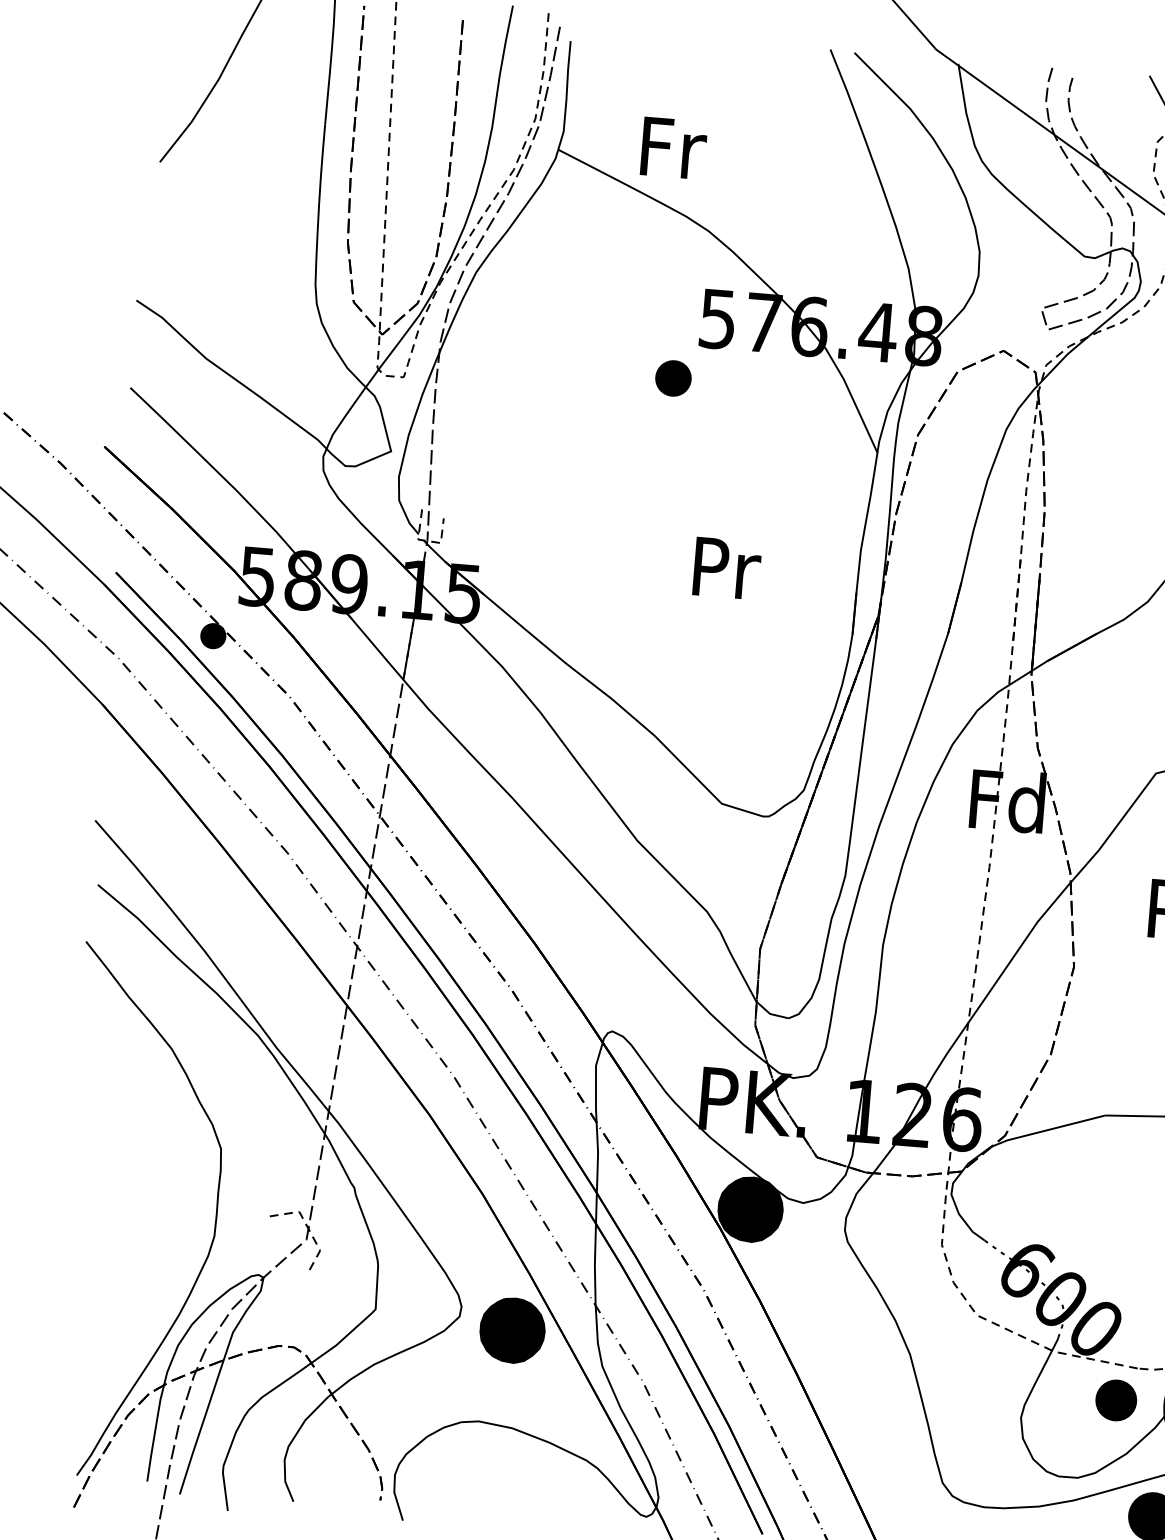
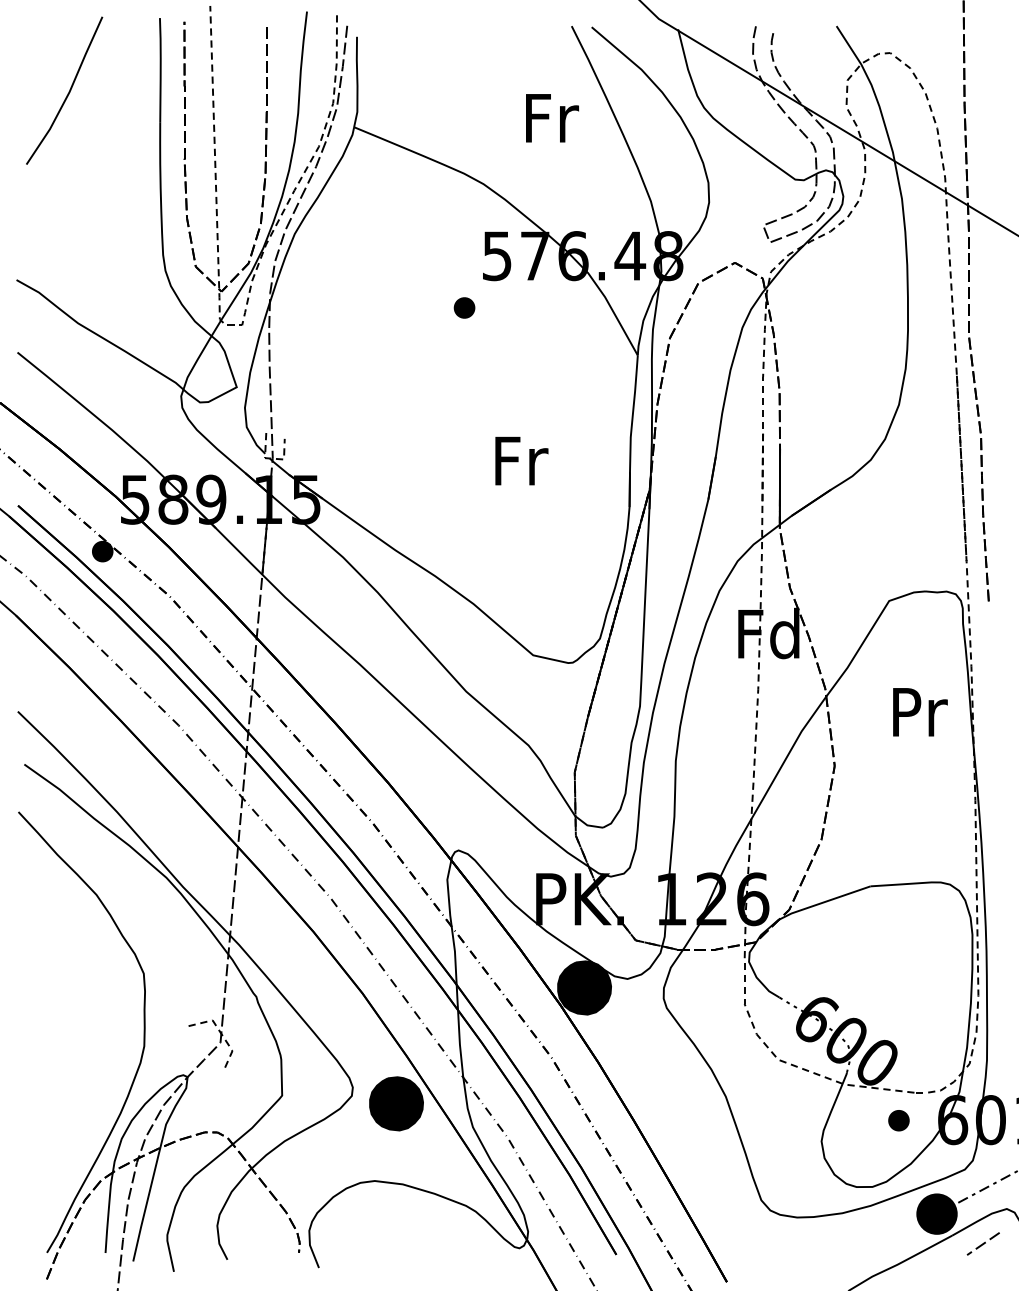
text: (674, 148) -> (552, 118), moved
part: (673, 377) -> (464, 307), size x0.71
text: (726, 567) -> (521, 460), Pr -> Fr
part: (1115, 1400) -> (898, 1120), size x0.62

